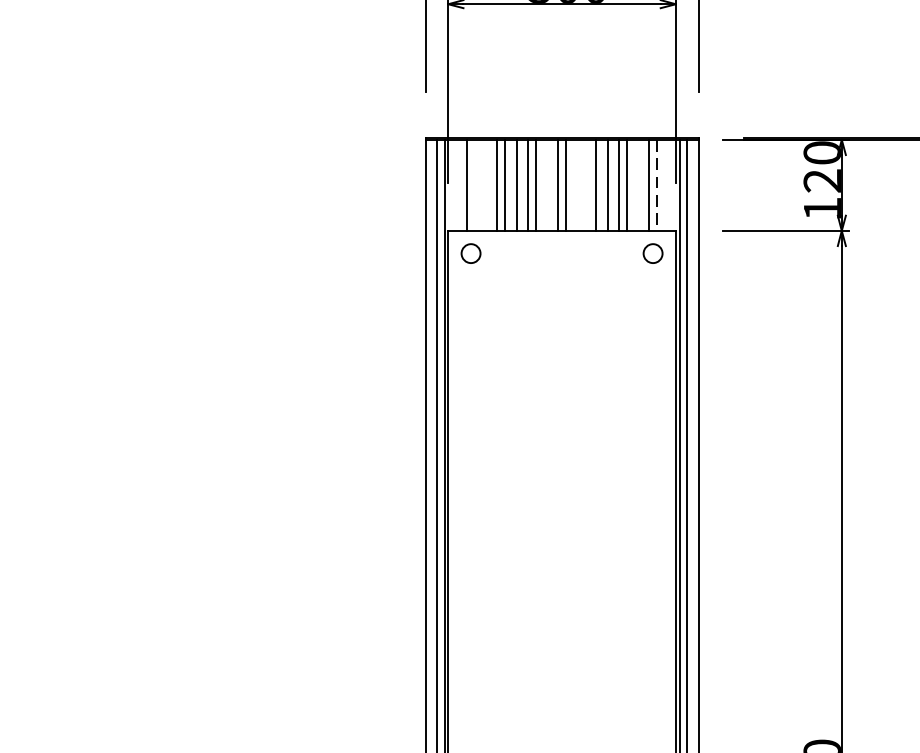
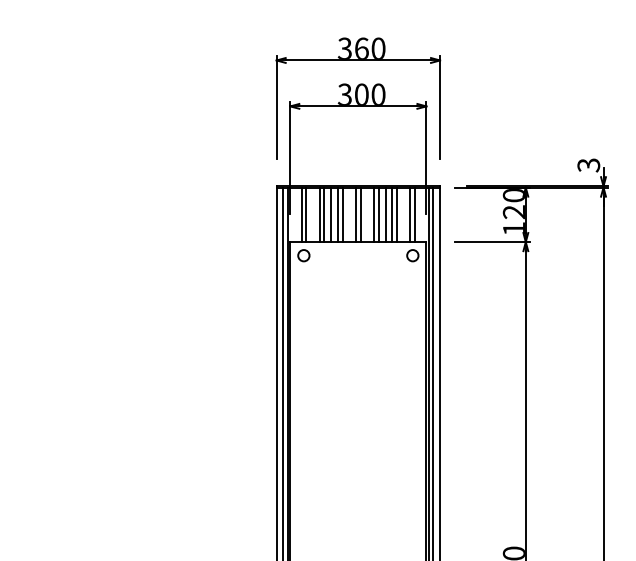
line: (475, 184) -> (306, 214), added
line: (589, 184) -> (374, 214), added
line: (657, 186) -> (415, 215), dashed -> solid

